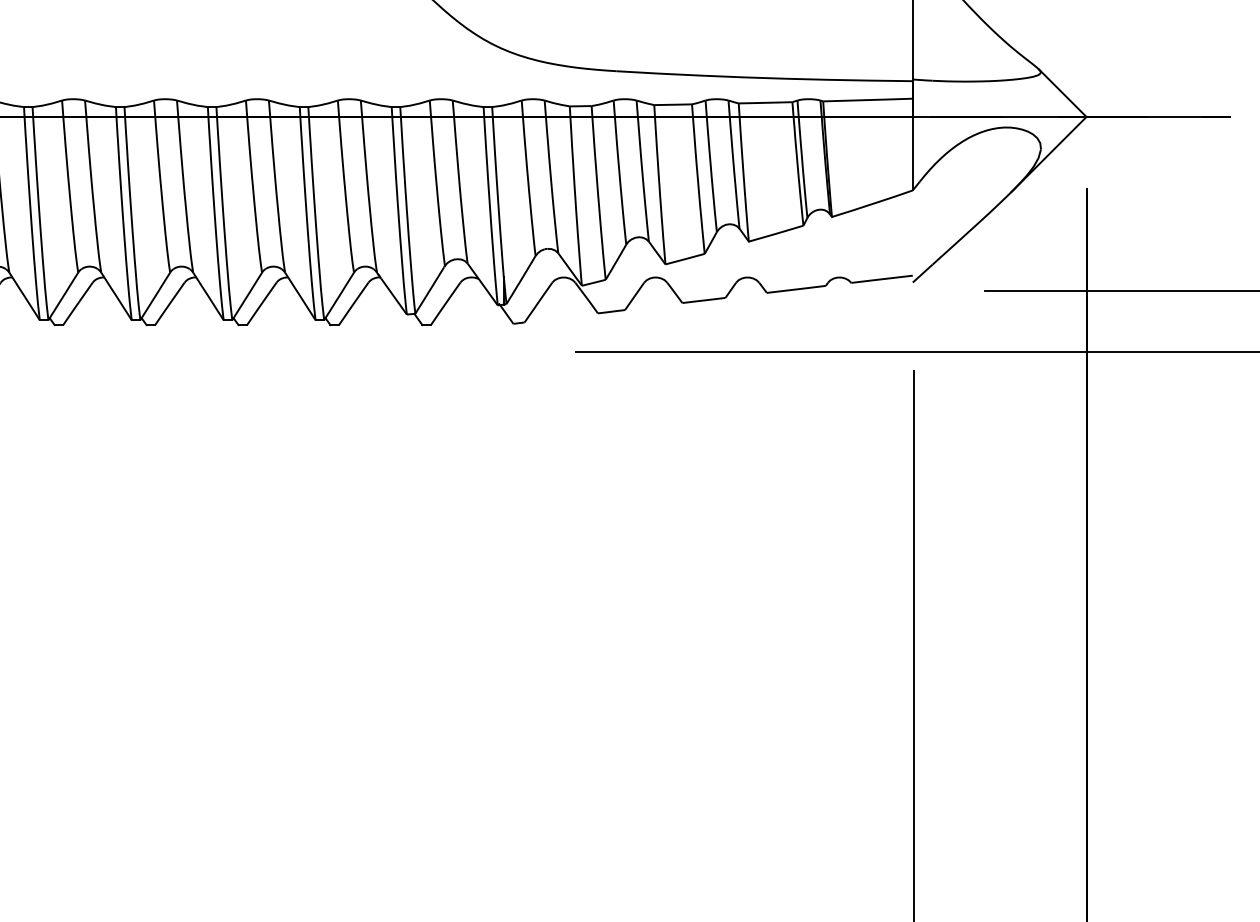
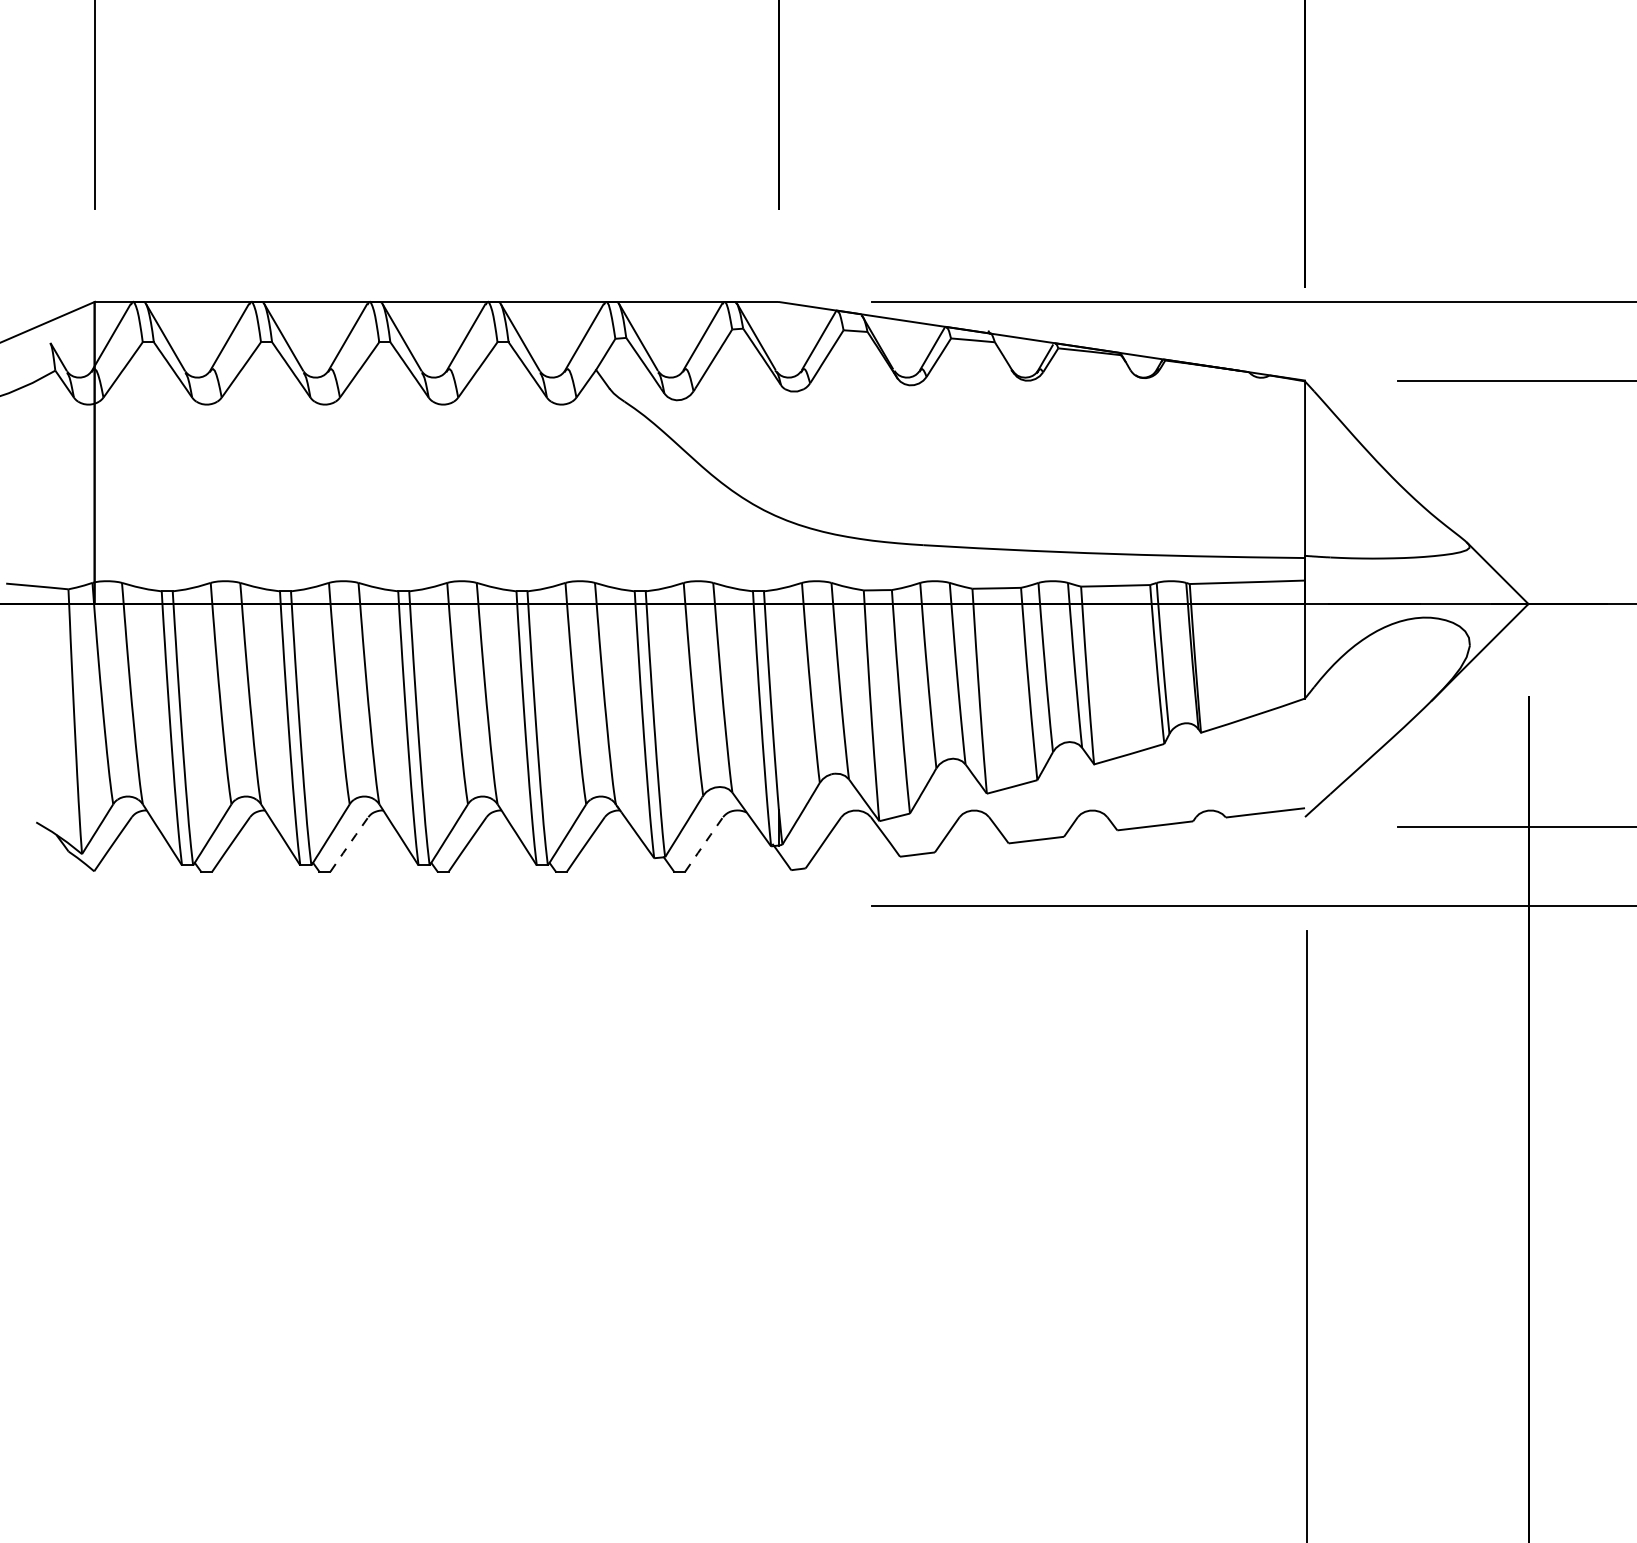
line: (169, 303) -> (349, 844), solid -> dashed
line: (445, 303) -> (704, 844), solid -> dashed

